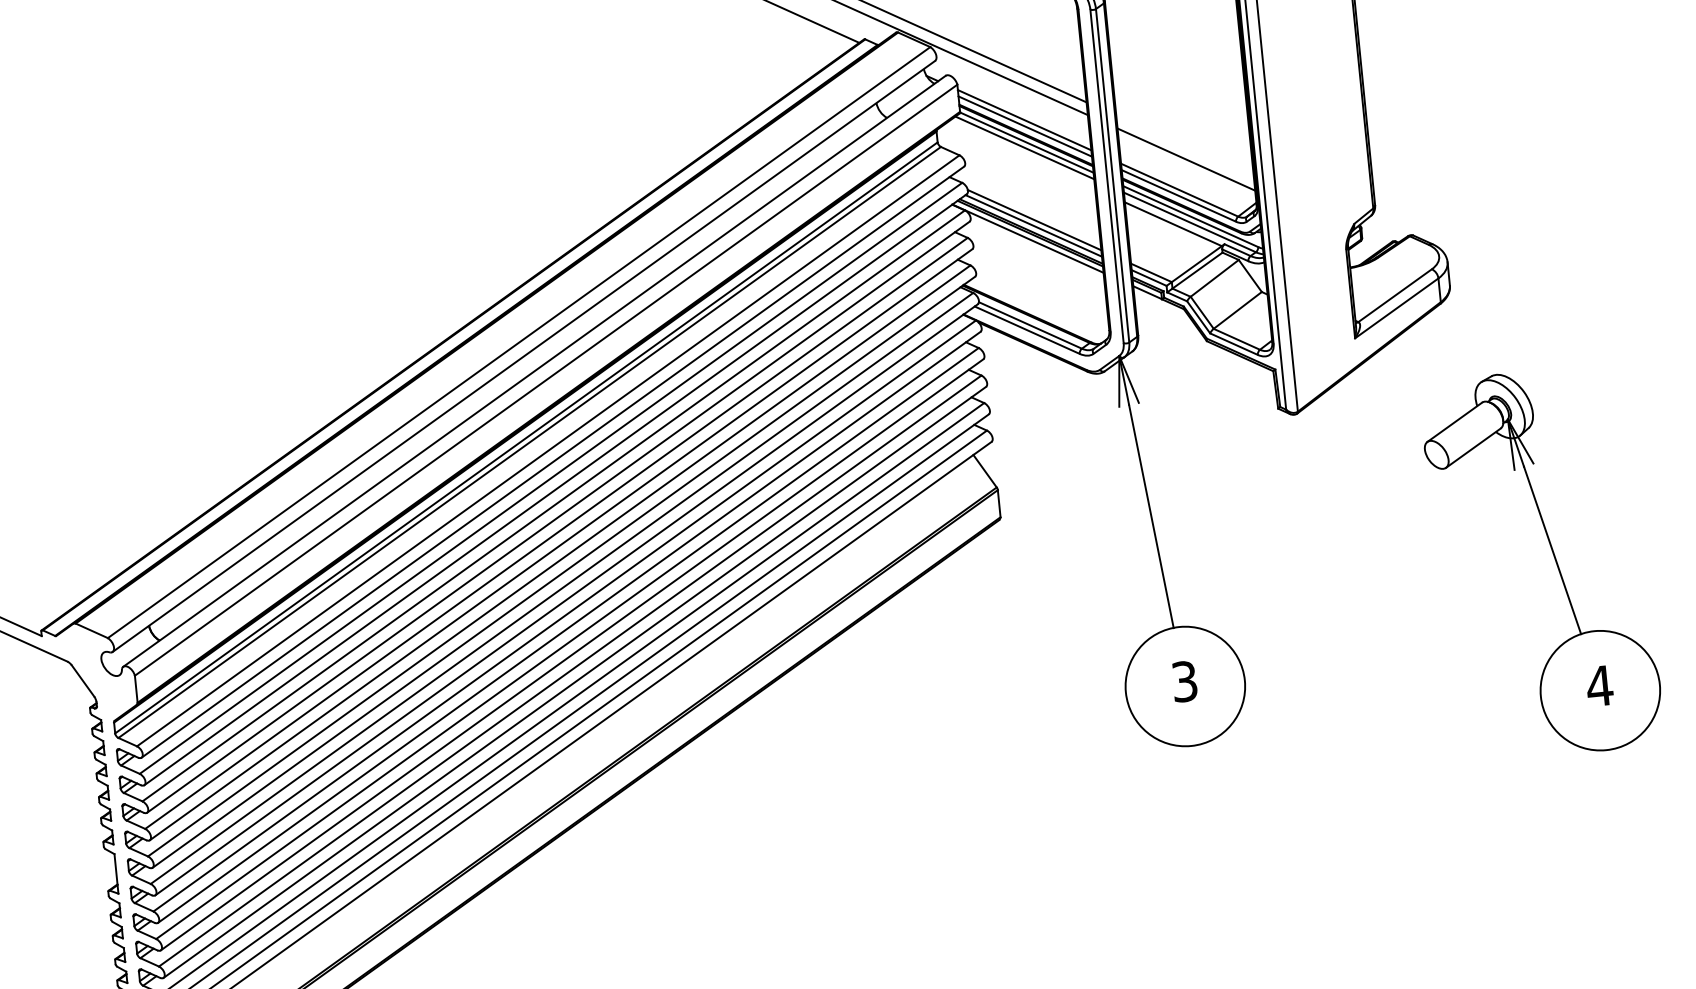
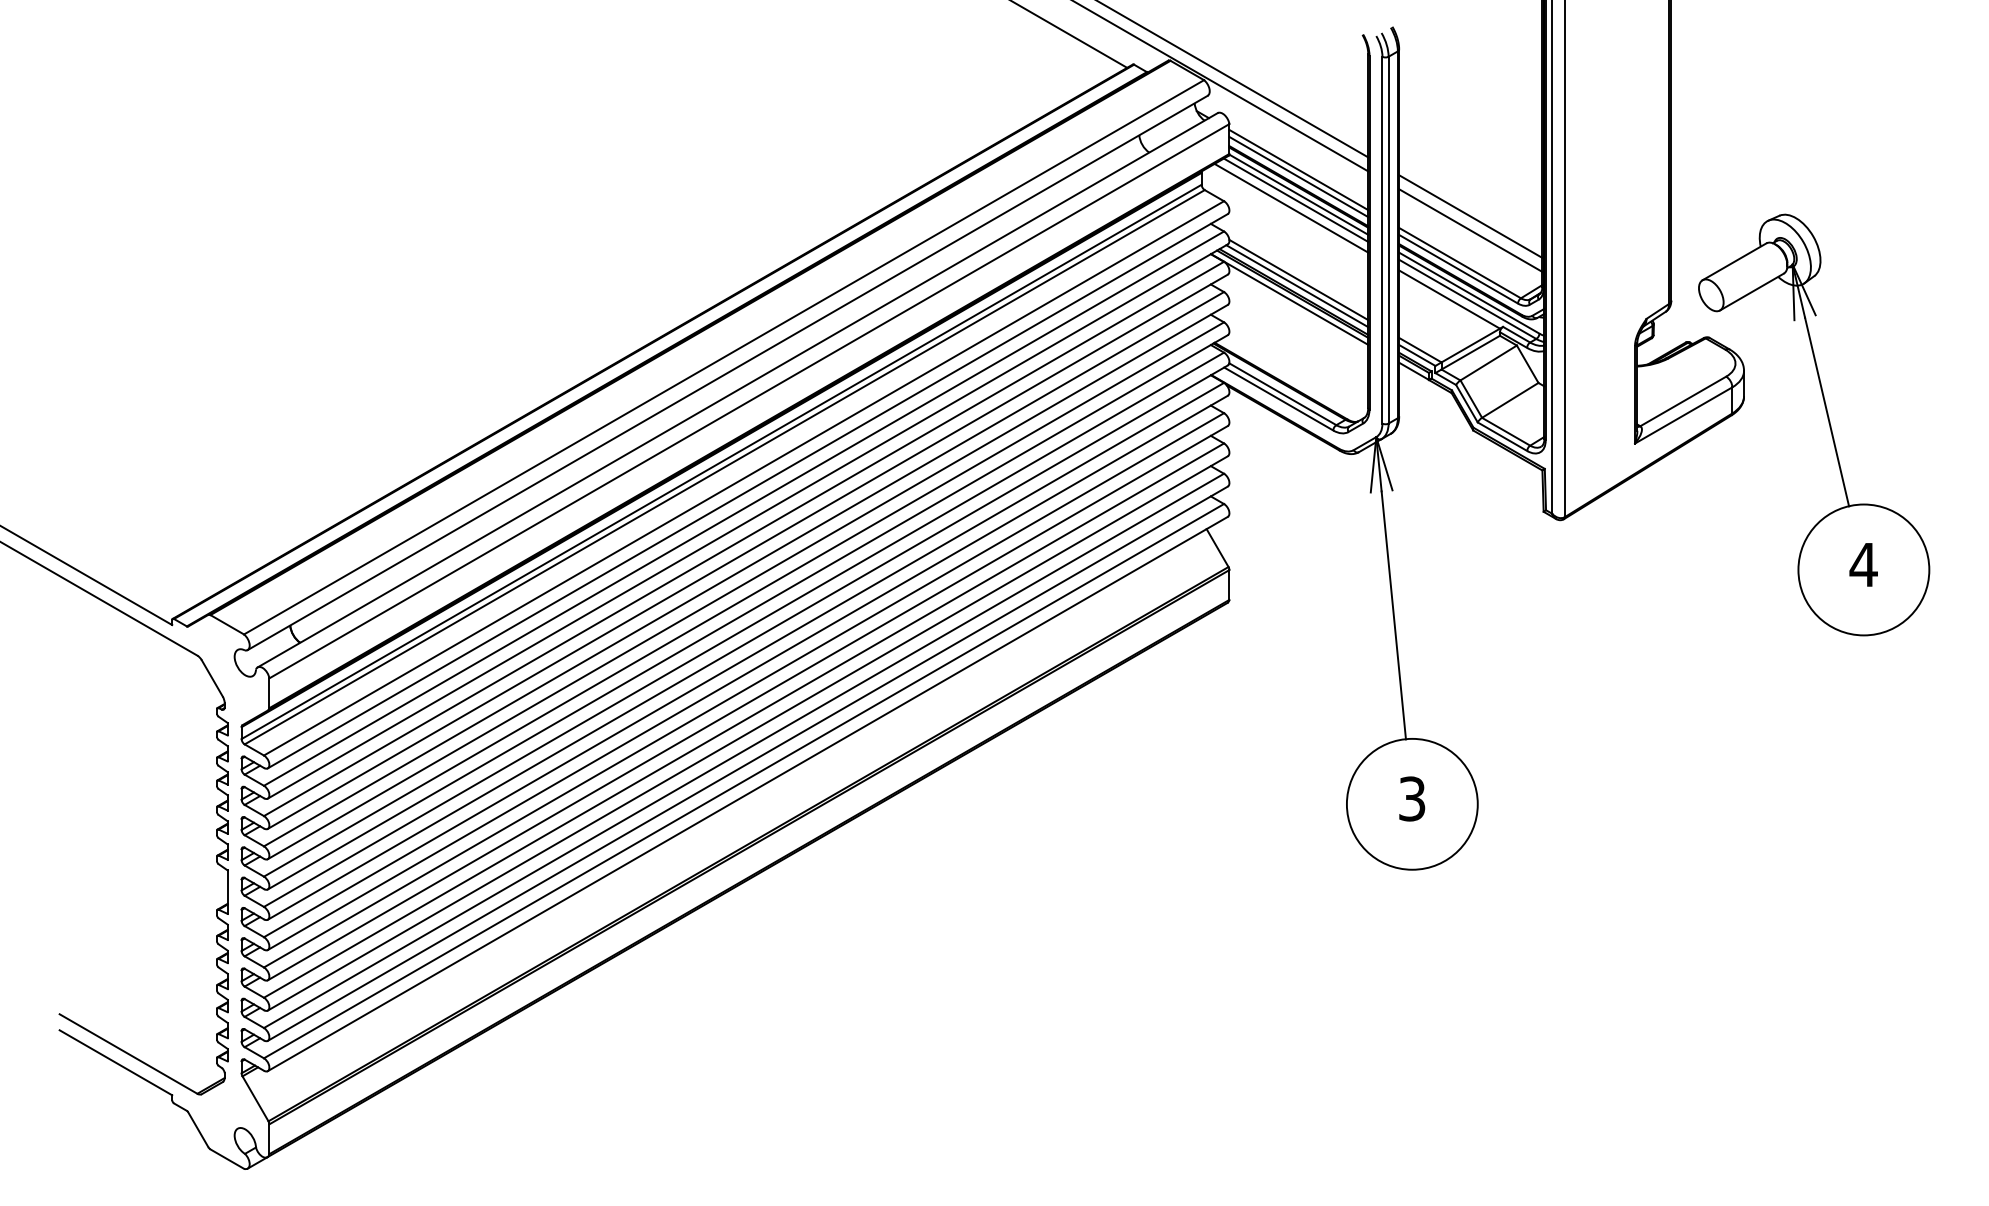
line: (1184, 146) -> (1470, 216), added
line: (1021, 154) -> (1291, 207), added
part: (1553, 557) -> (1827, 419), moved

